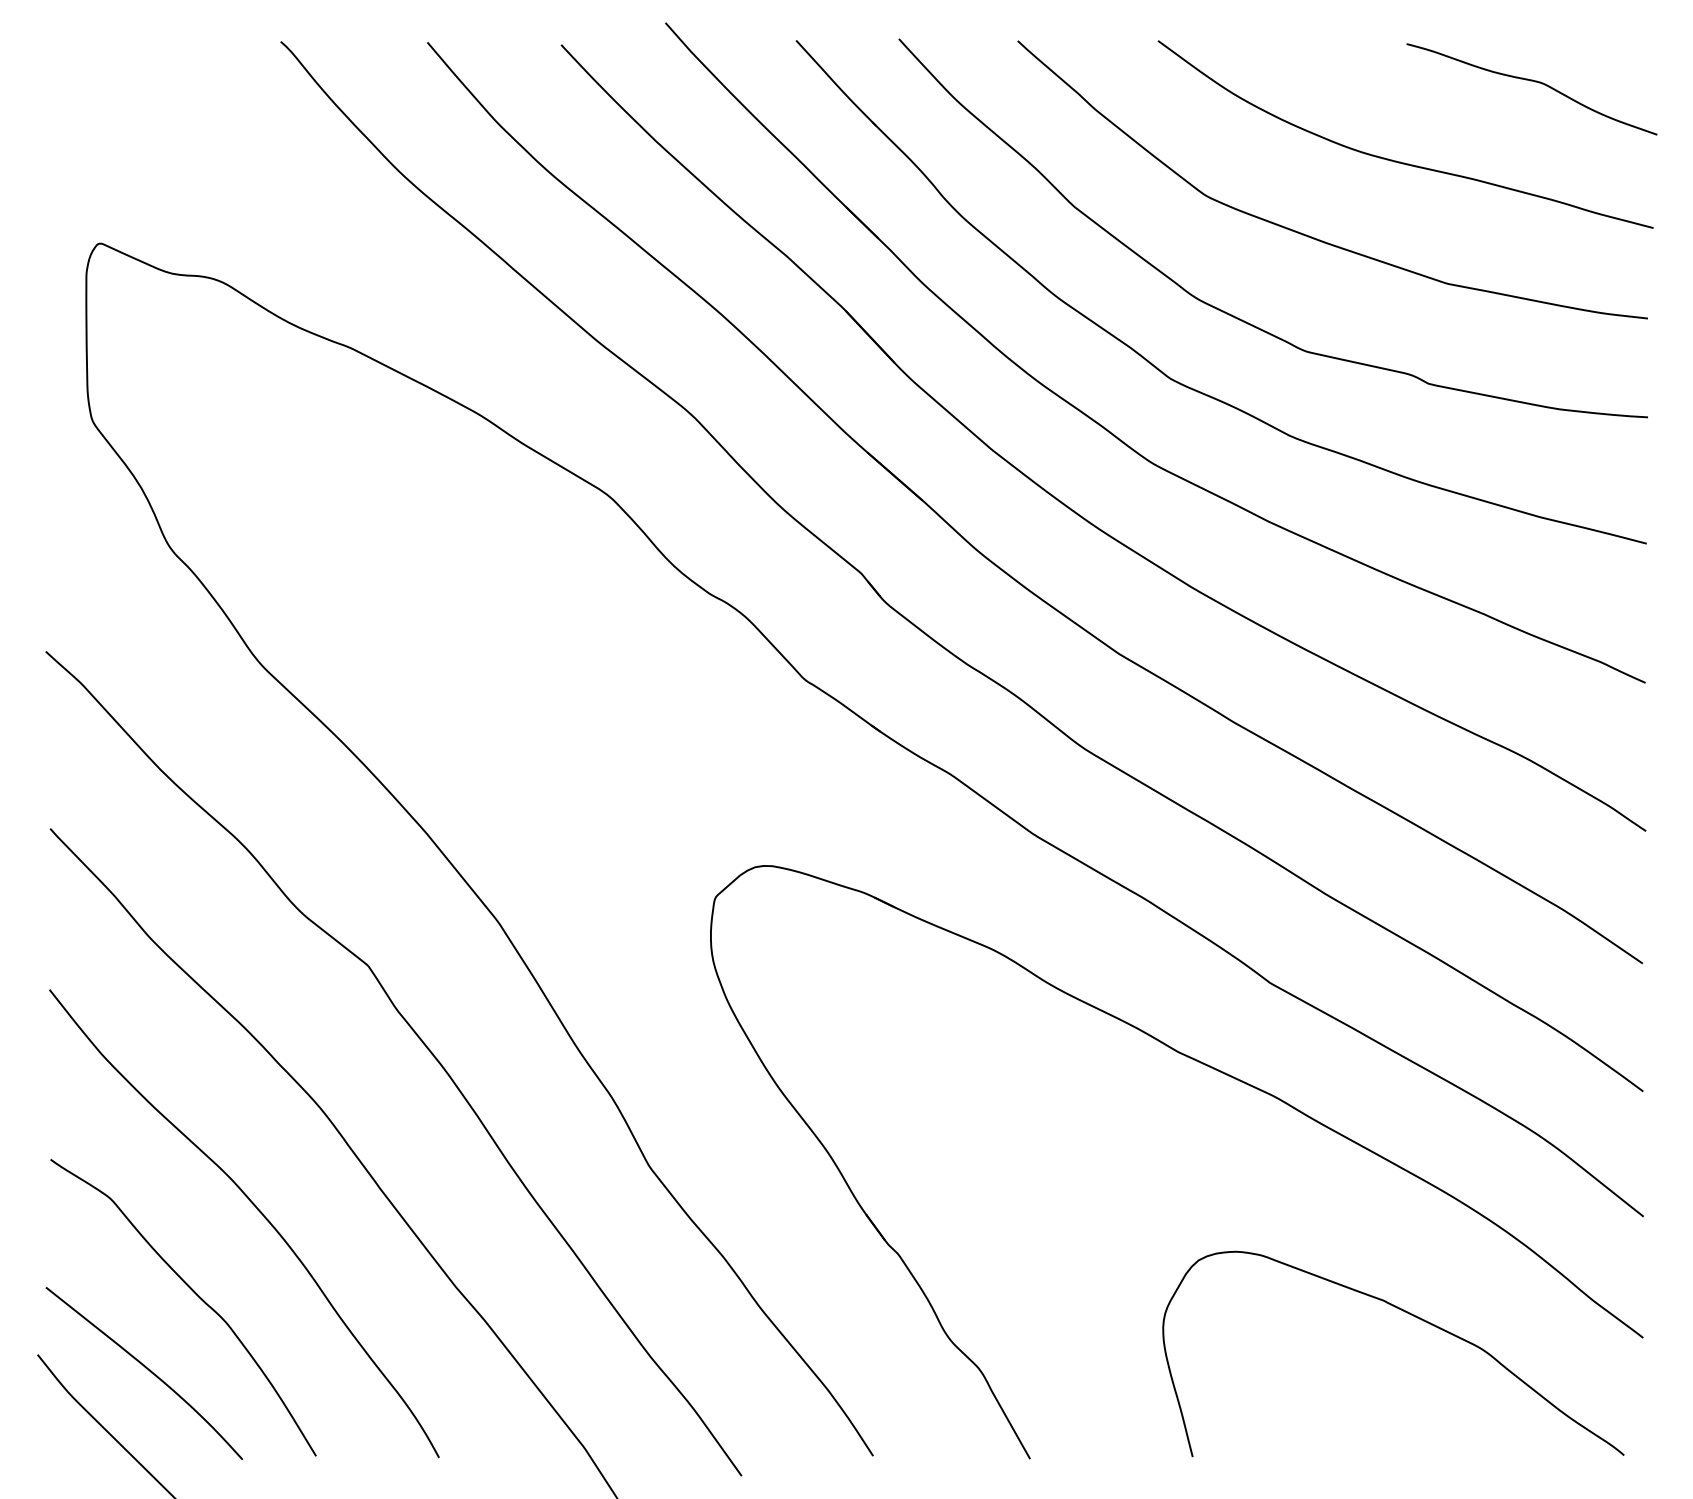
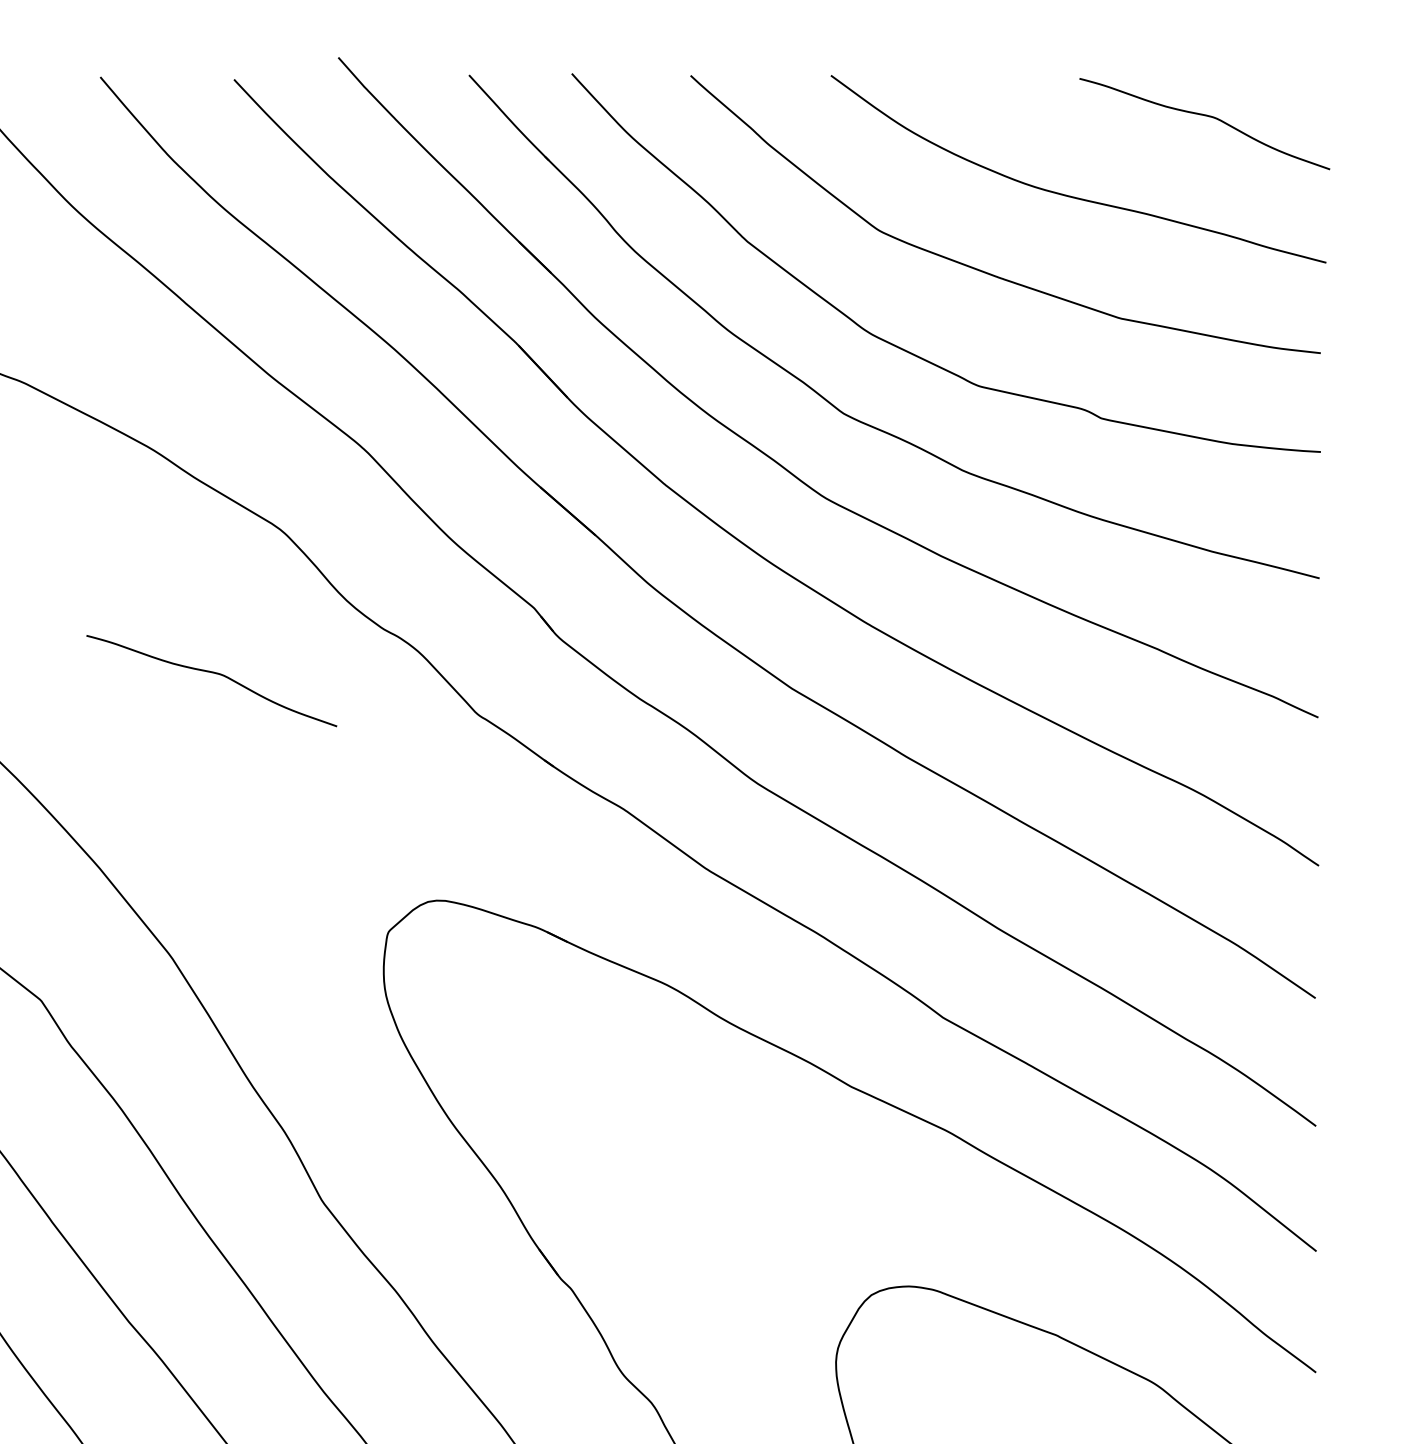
curve: (538, 638) -> (211, 673), added

